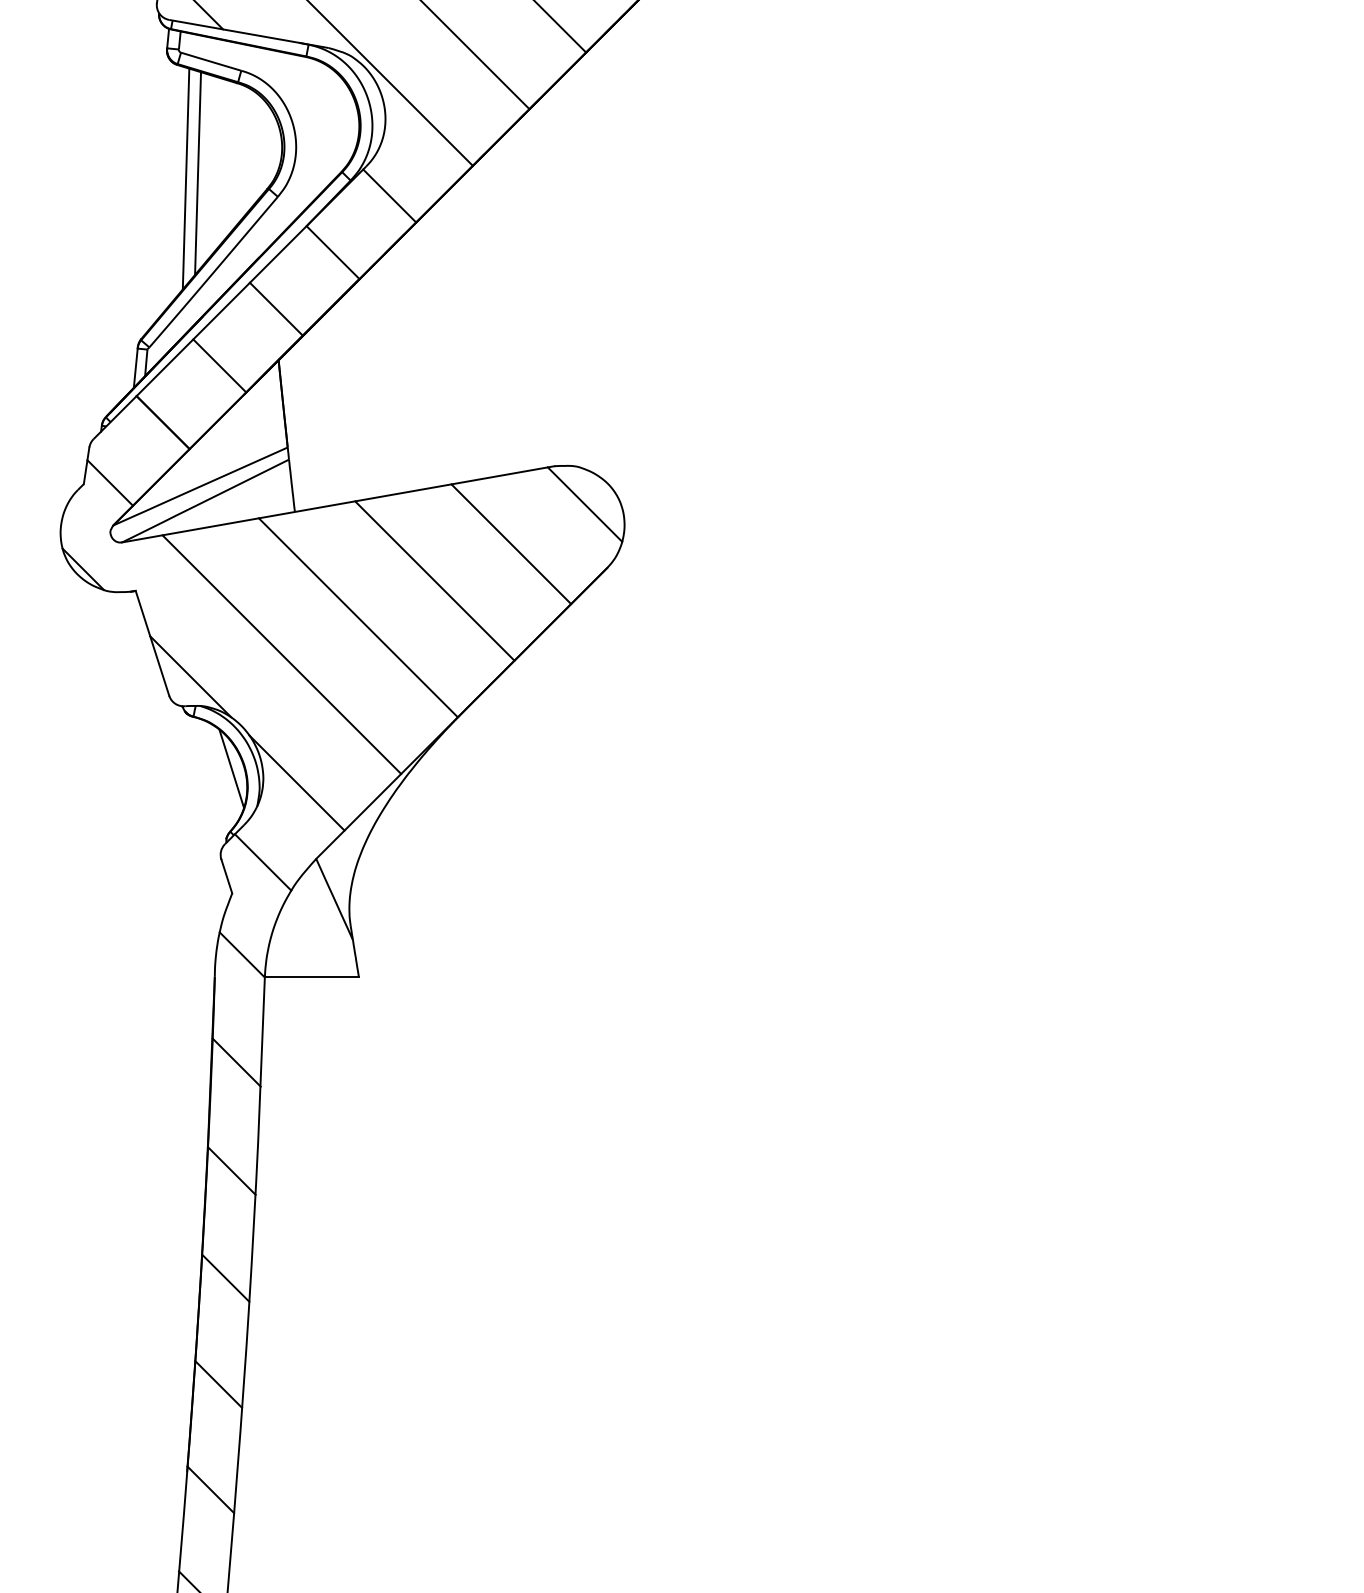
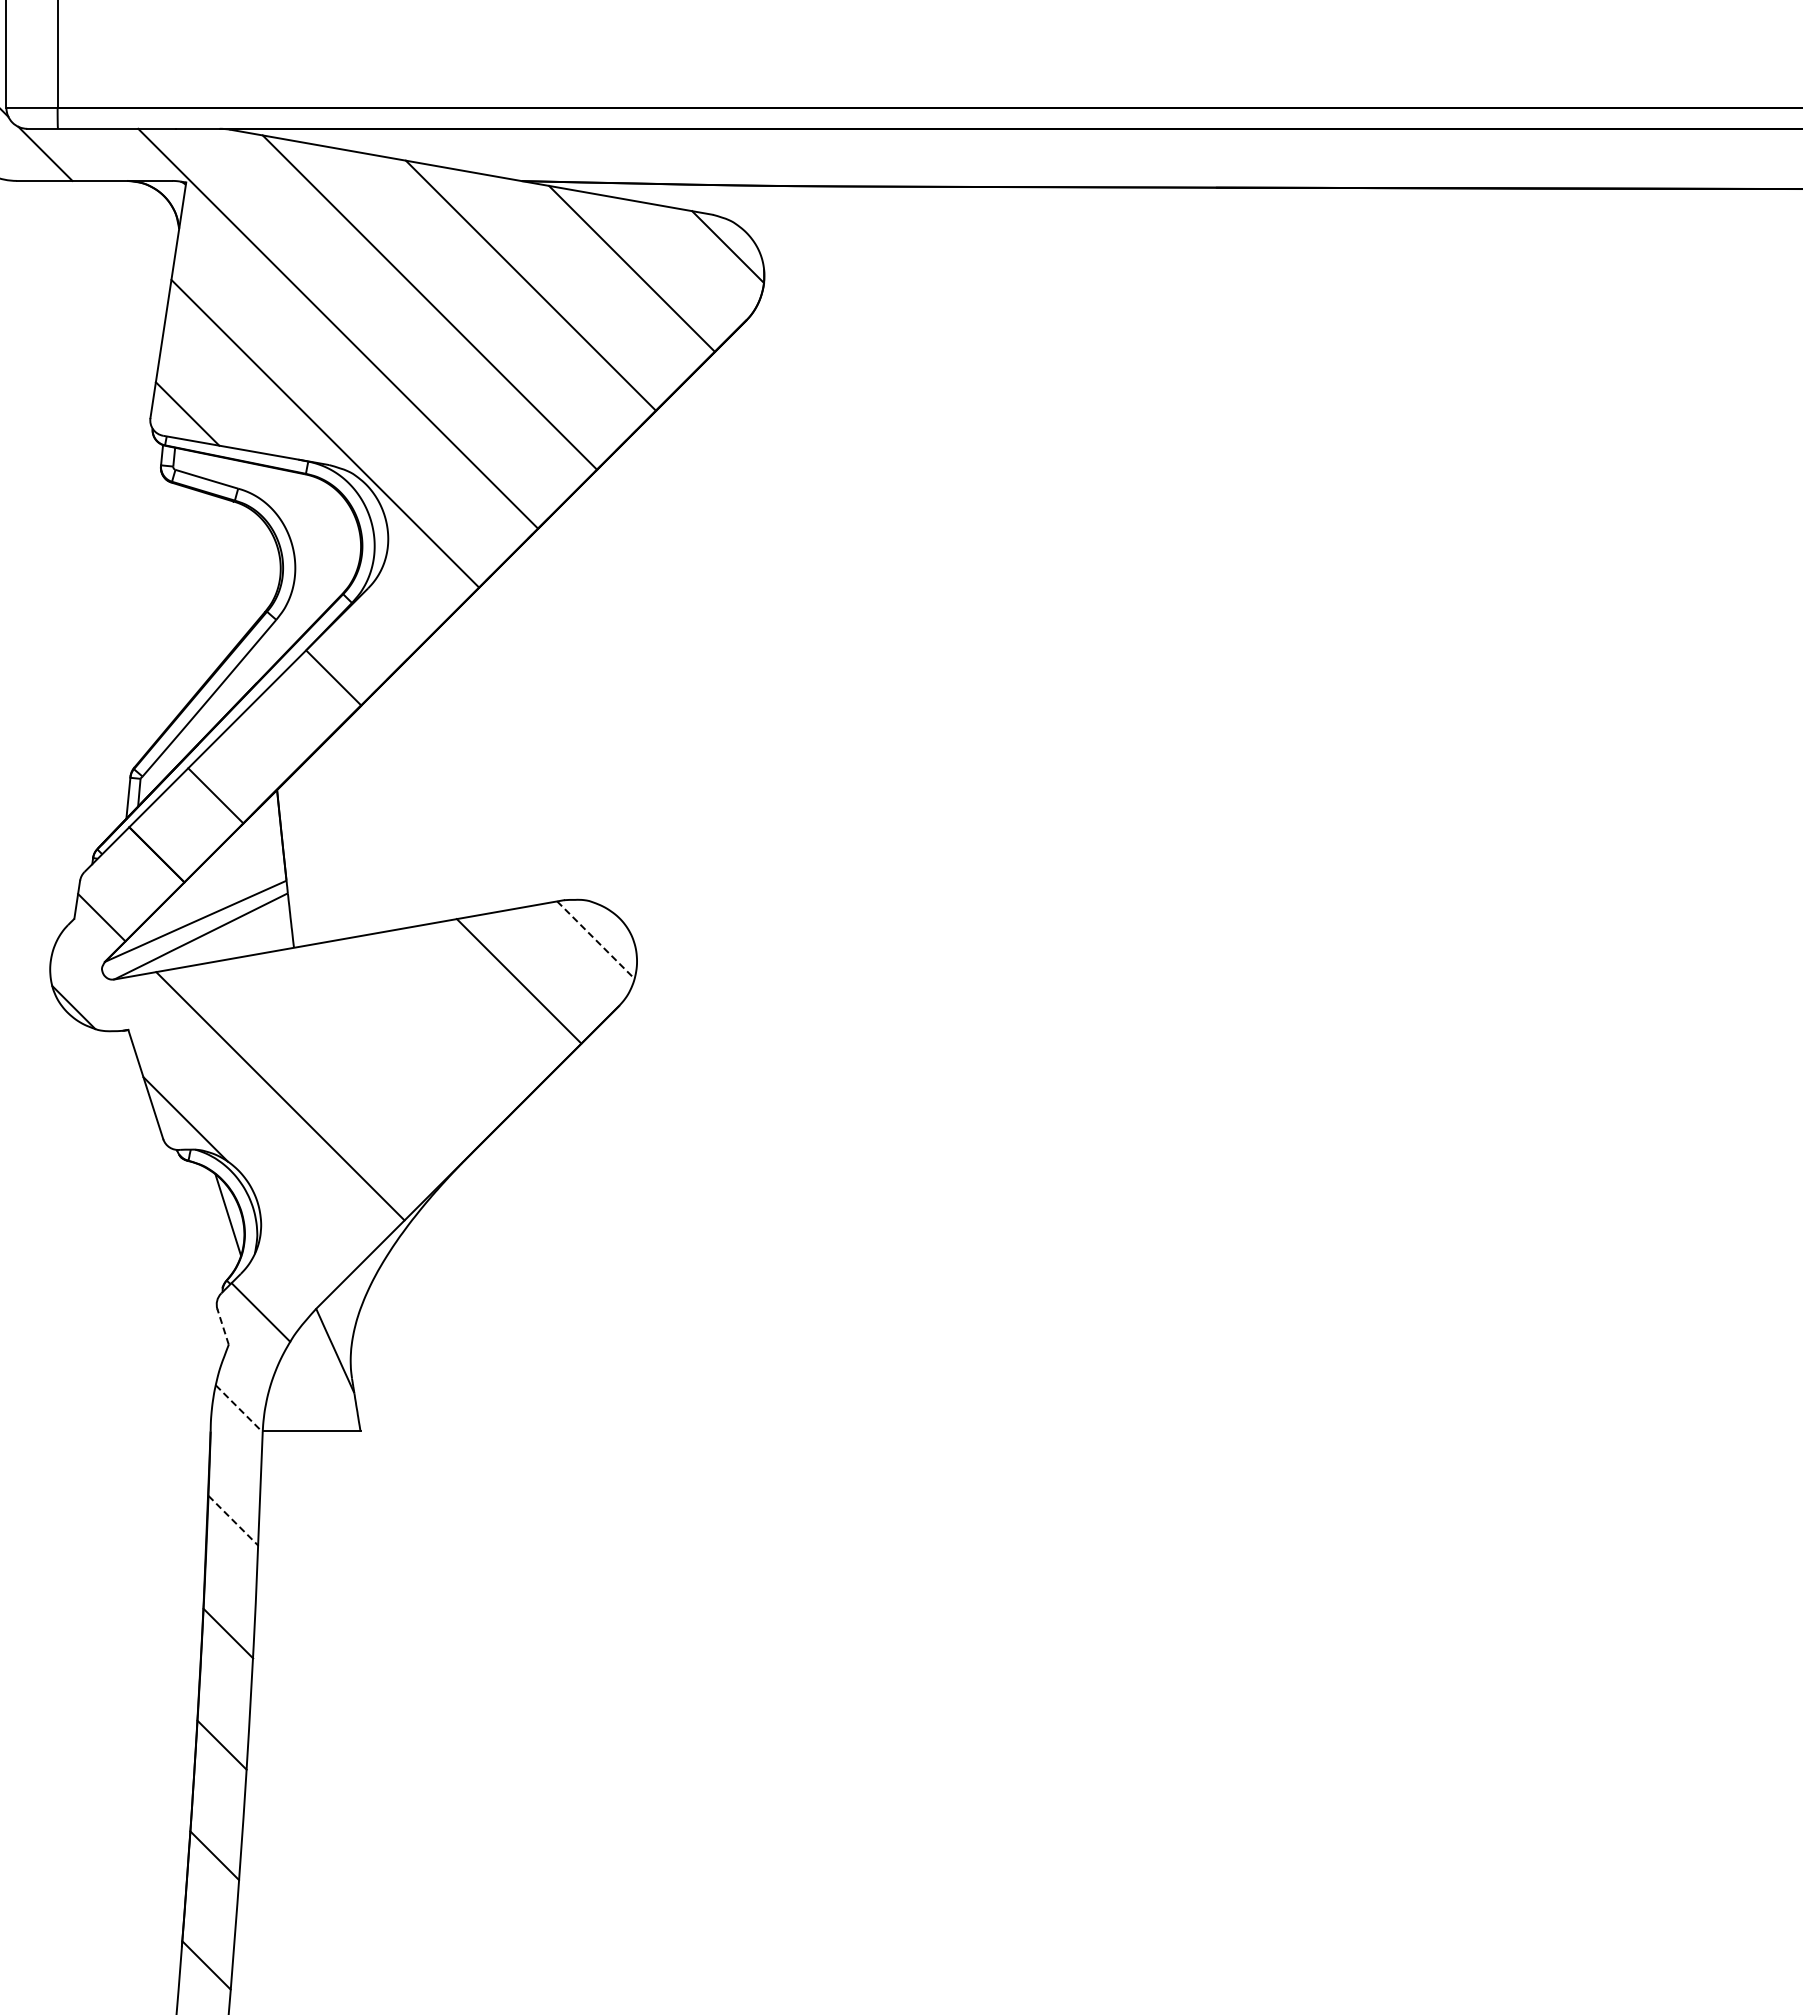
line: (198, 173) -> (193, 595), removed
line: (185, 179) -> (180, 601), removed
line: (389, 195) -> (392, 618), removed
line: (276, 308) -> (274, 736), removed
line: (584, 504) -> (595, 940), solid -> dashed
line: (434, 580) -> (439, 1019), removed
line: (357, 617) -> (359, 1057), removed
line: (296, 782) -> (295, 1229), removed
line: (227, 875) -> (223, 1326), solid -> dashed
line: (242, 955) -> (239, 1409), solid -> dashed
line: (236, 1063) -> (233, 1521), solid -> dashed

